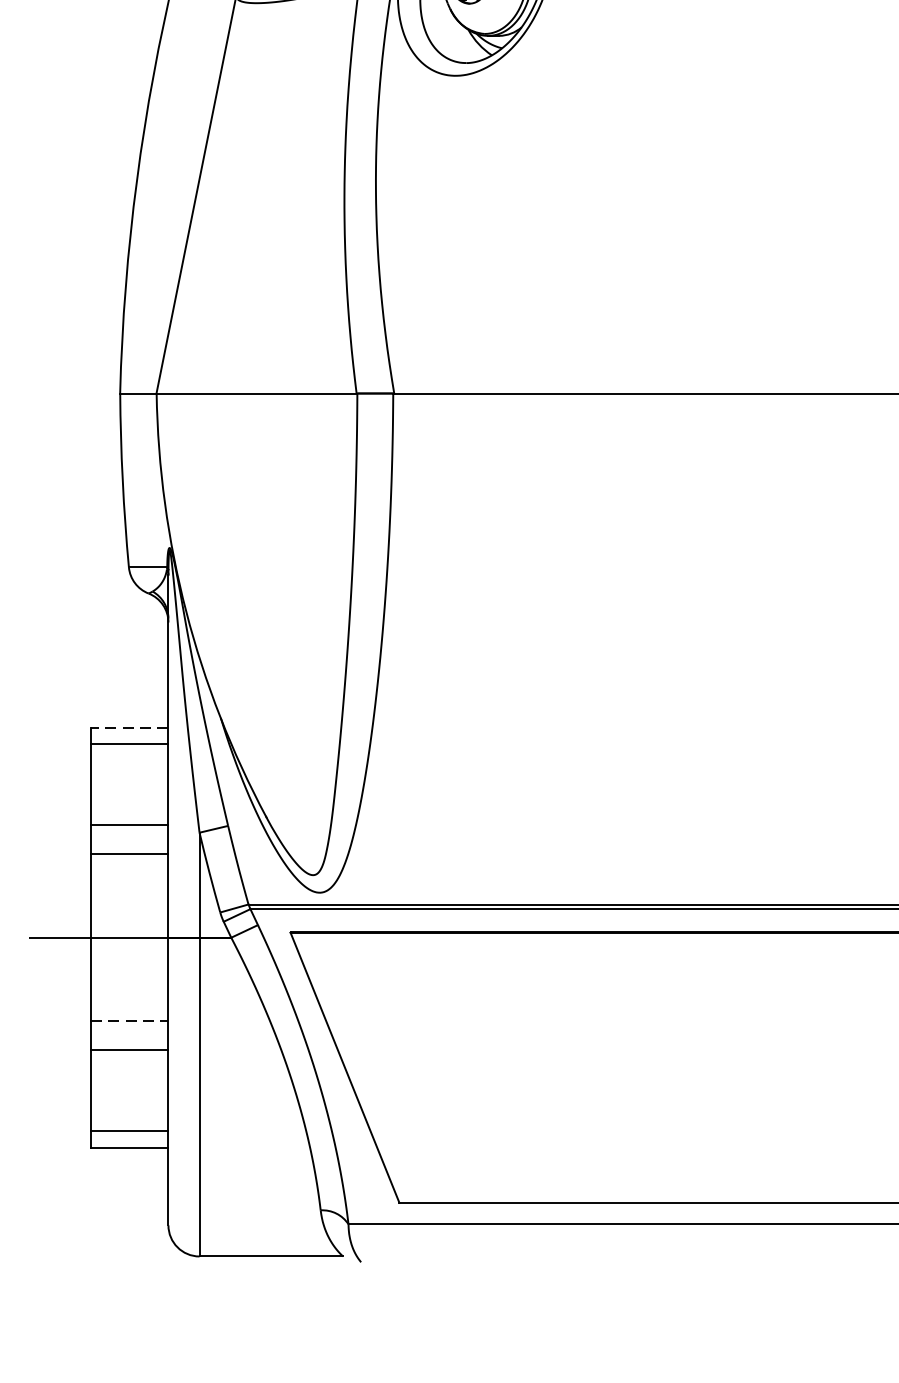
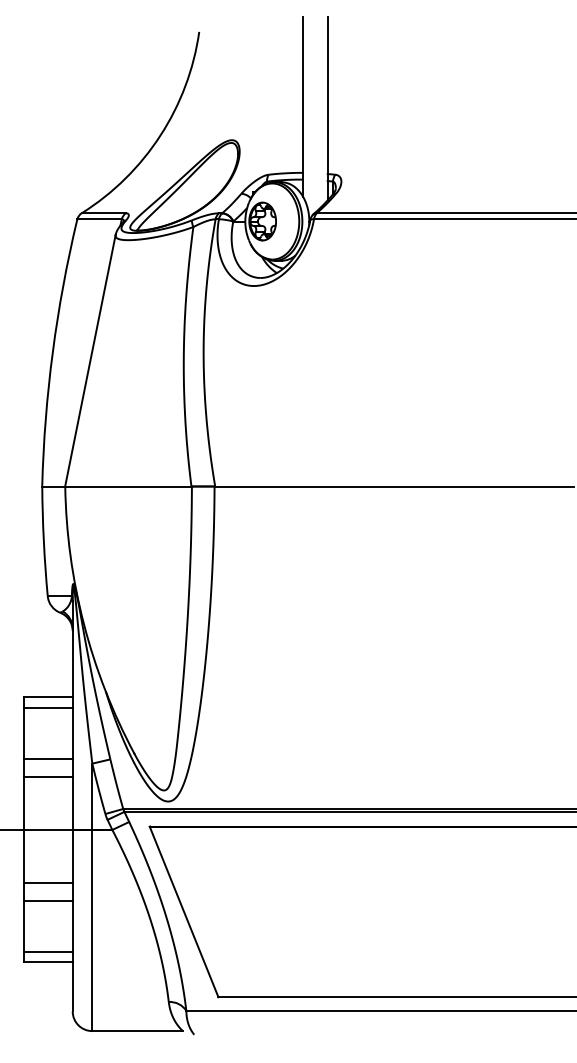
line: (130, 727) -> (48, 697), dashed -> solid
line: (130, 1021) -> (48, 882), dashed -> solid

